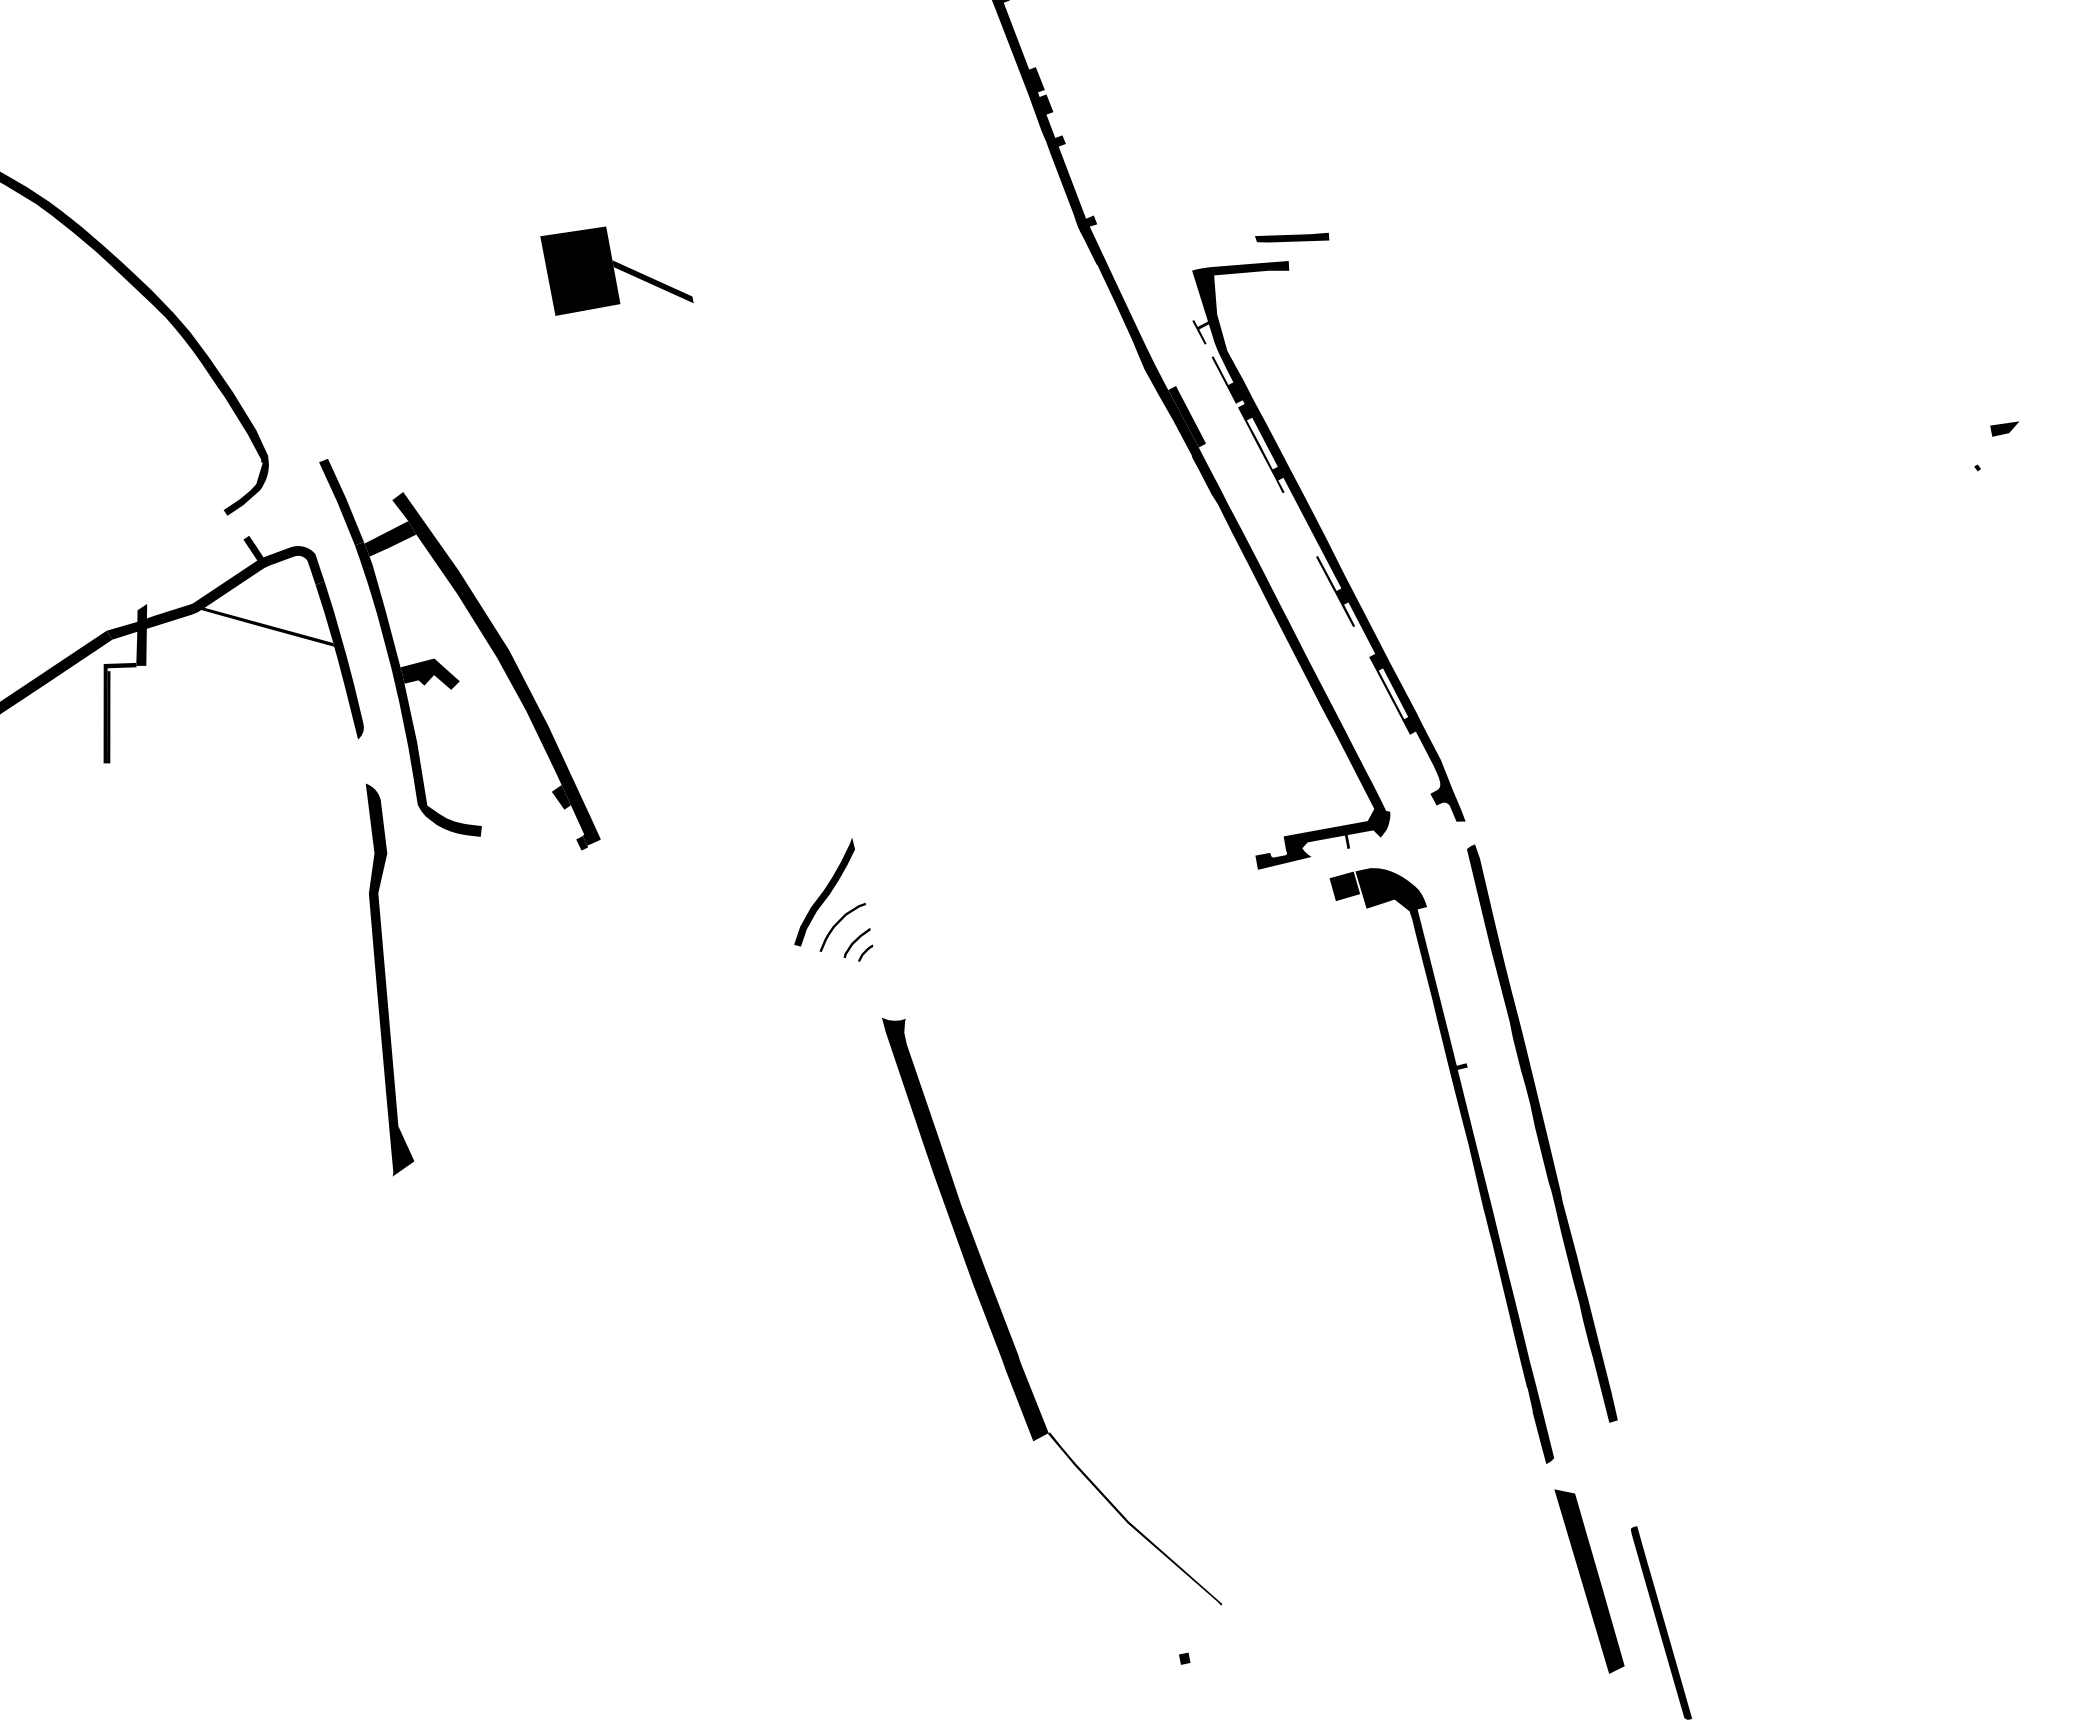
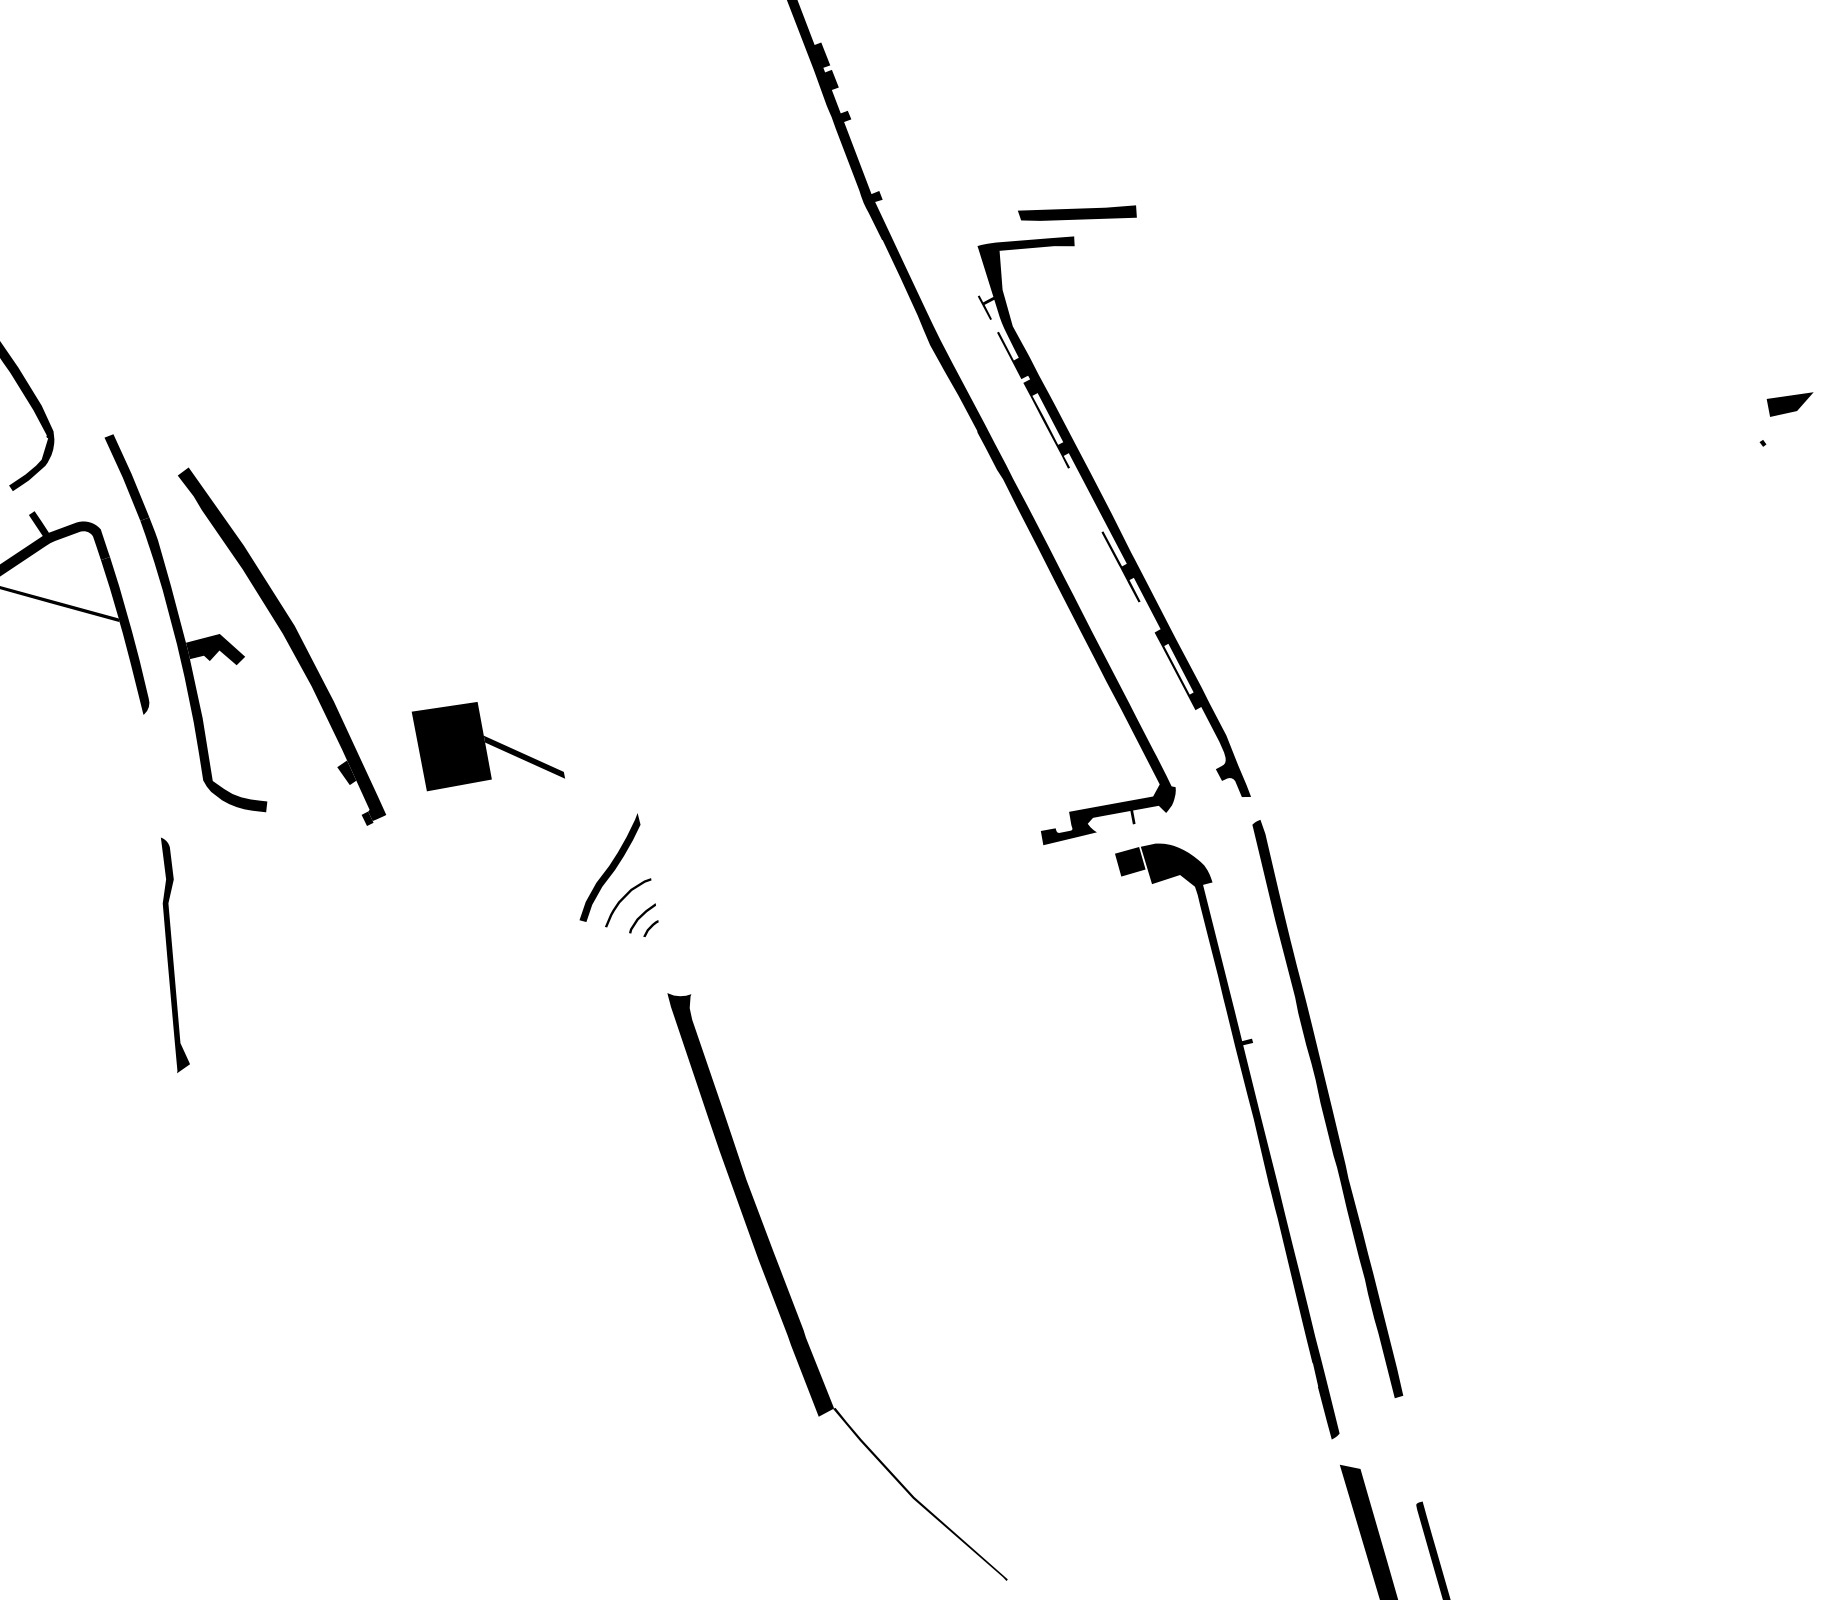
part: (1292, 237) -> (1077, 212), size x1.6
part: (616, 270) -> (487, 745), moved
fill: (1187, 416) -> (972, 391), removed
part: (2004, 428) -> (1789, 403), size x1.6
fill: (390, 538) -> (175, 513), removed
part: (389, 979) -> (174, 954), size x0.6

